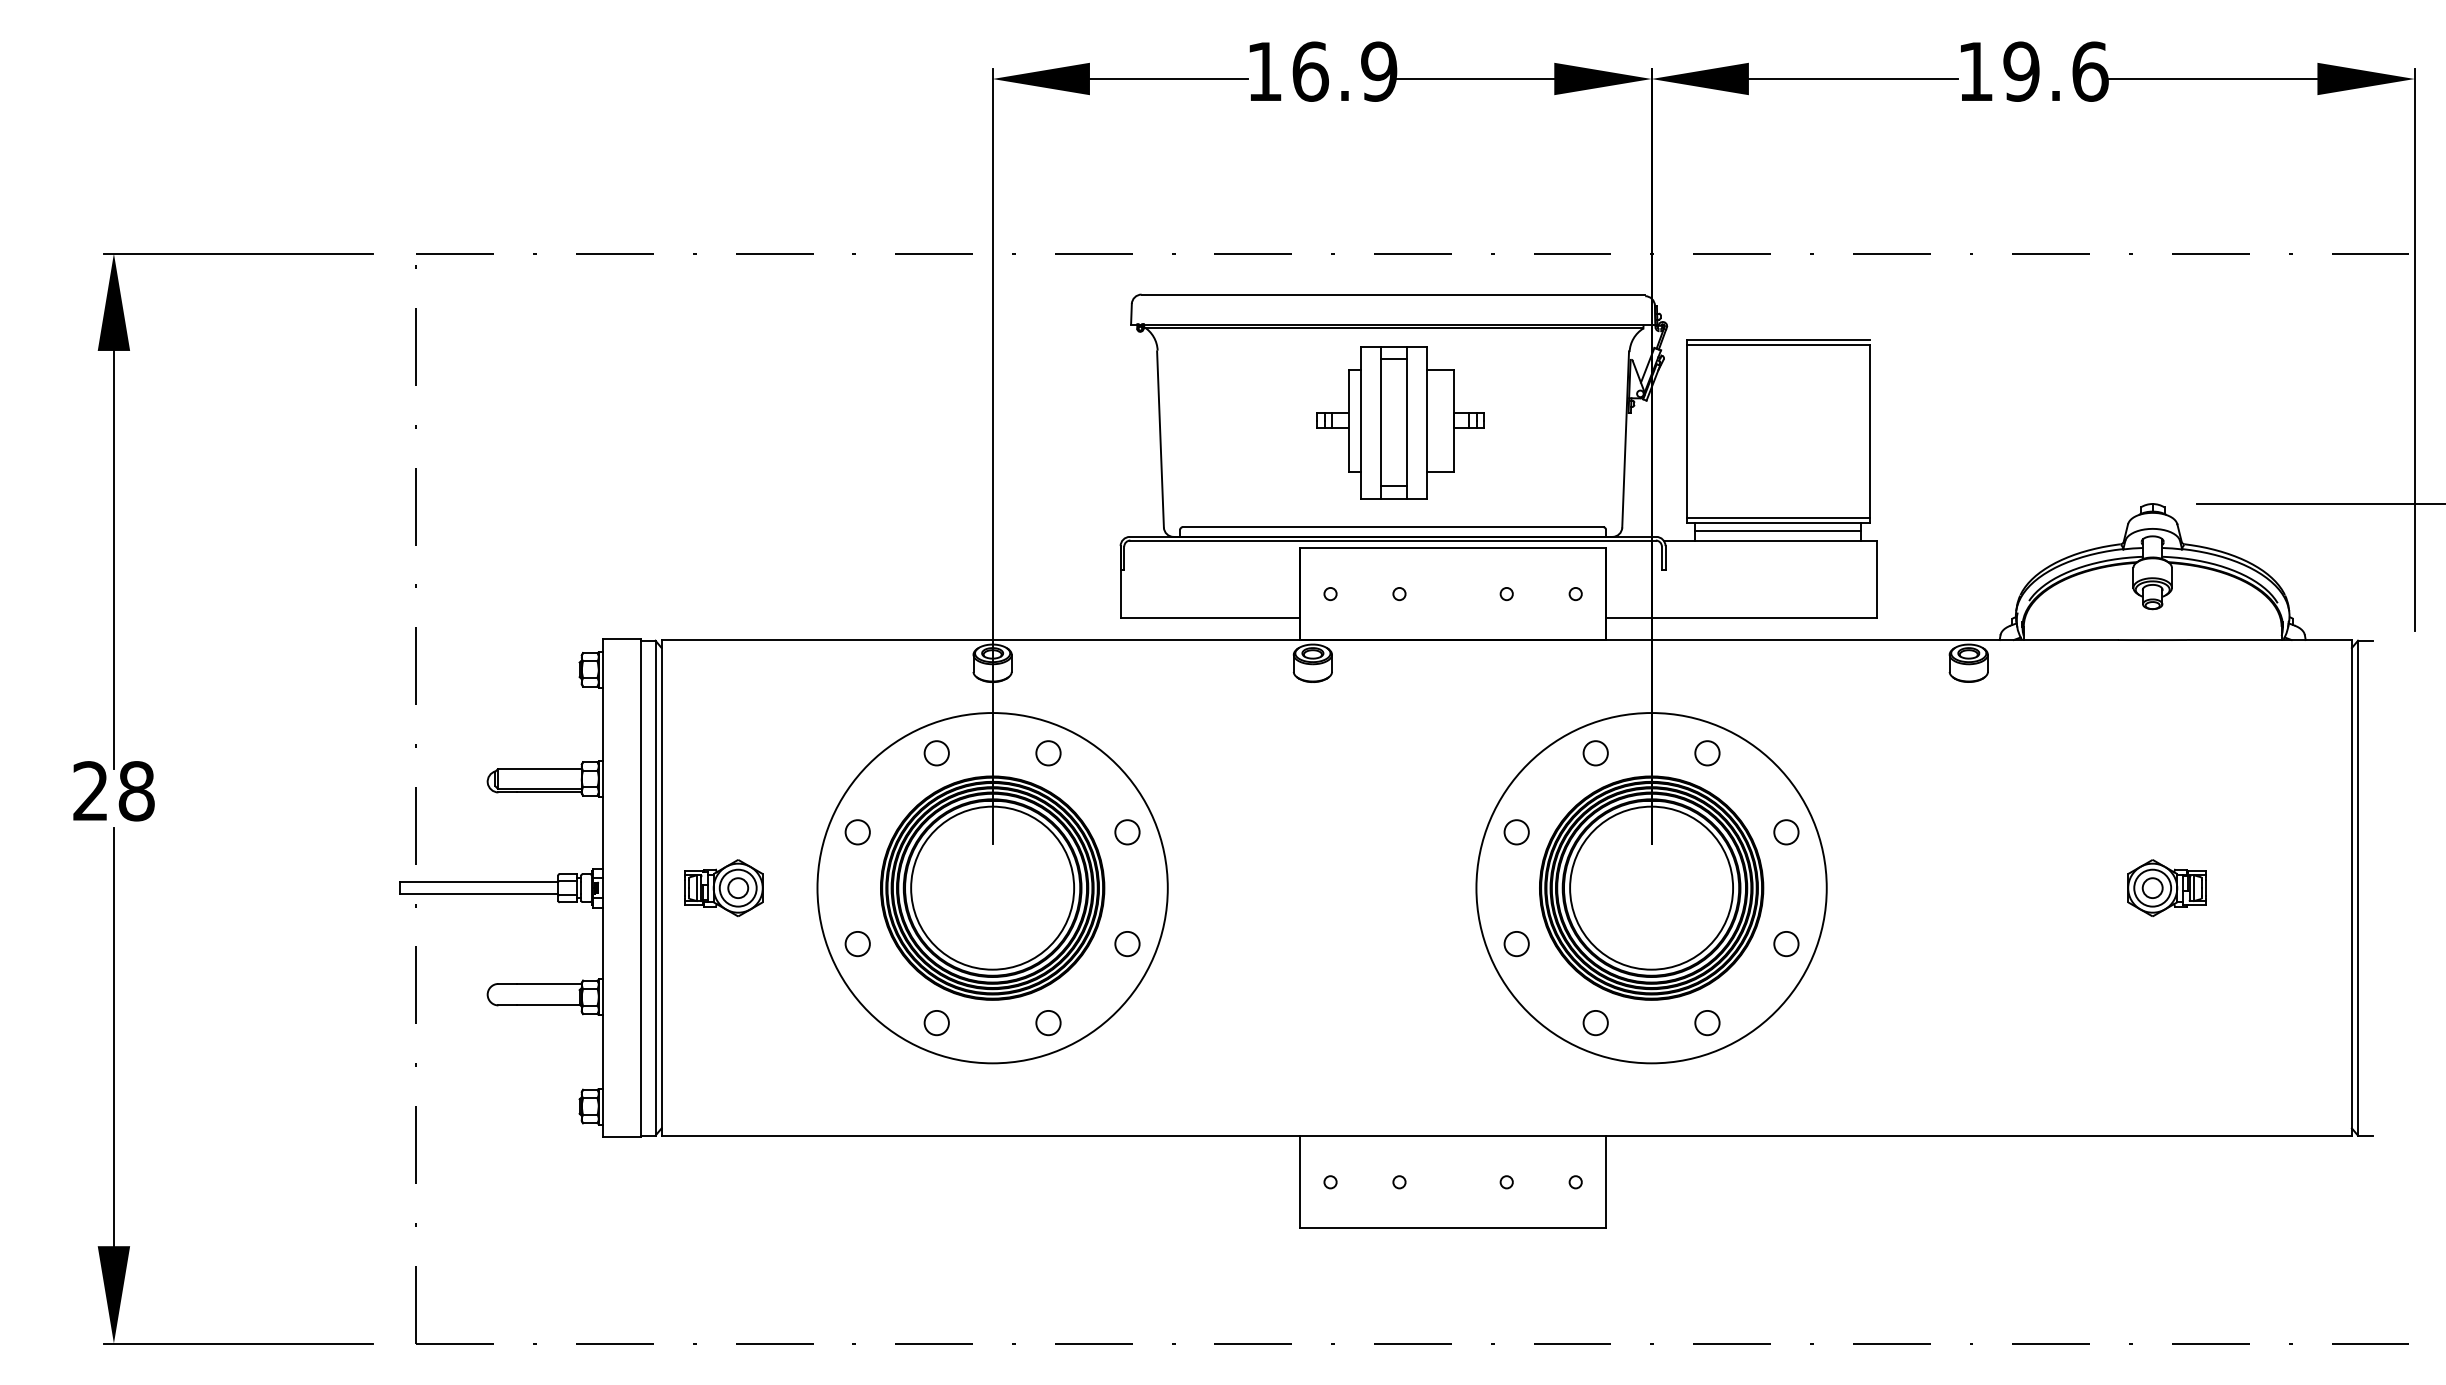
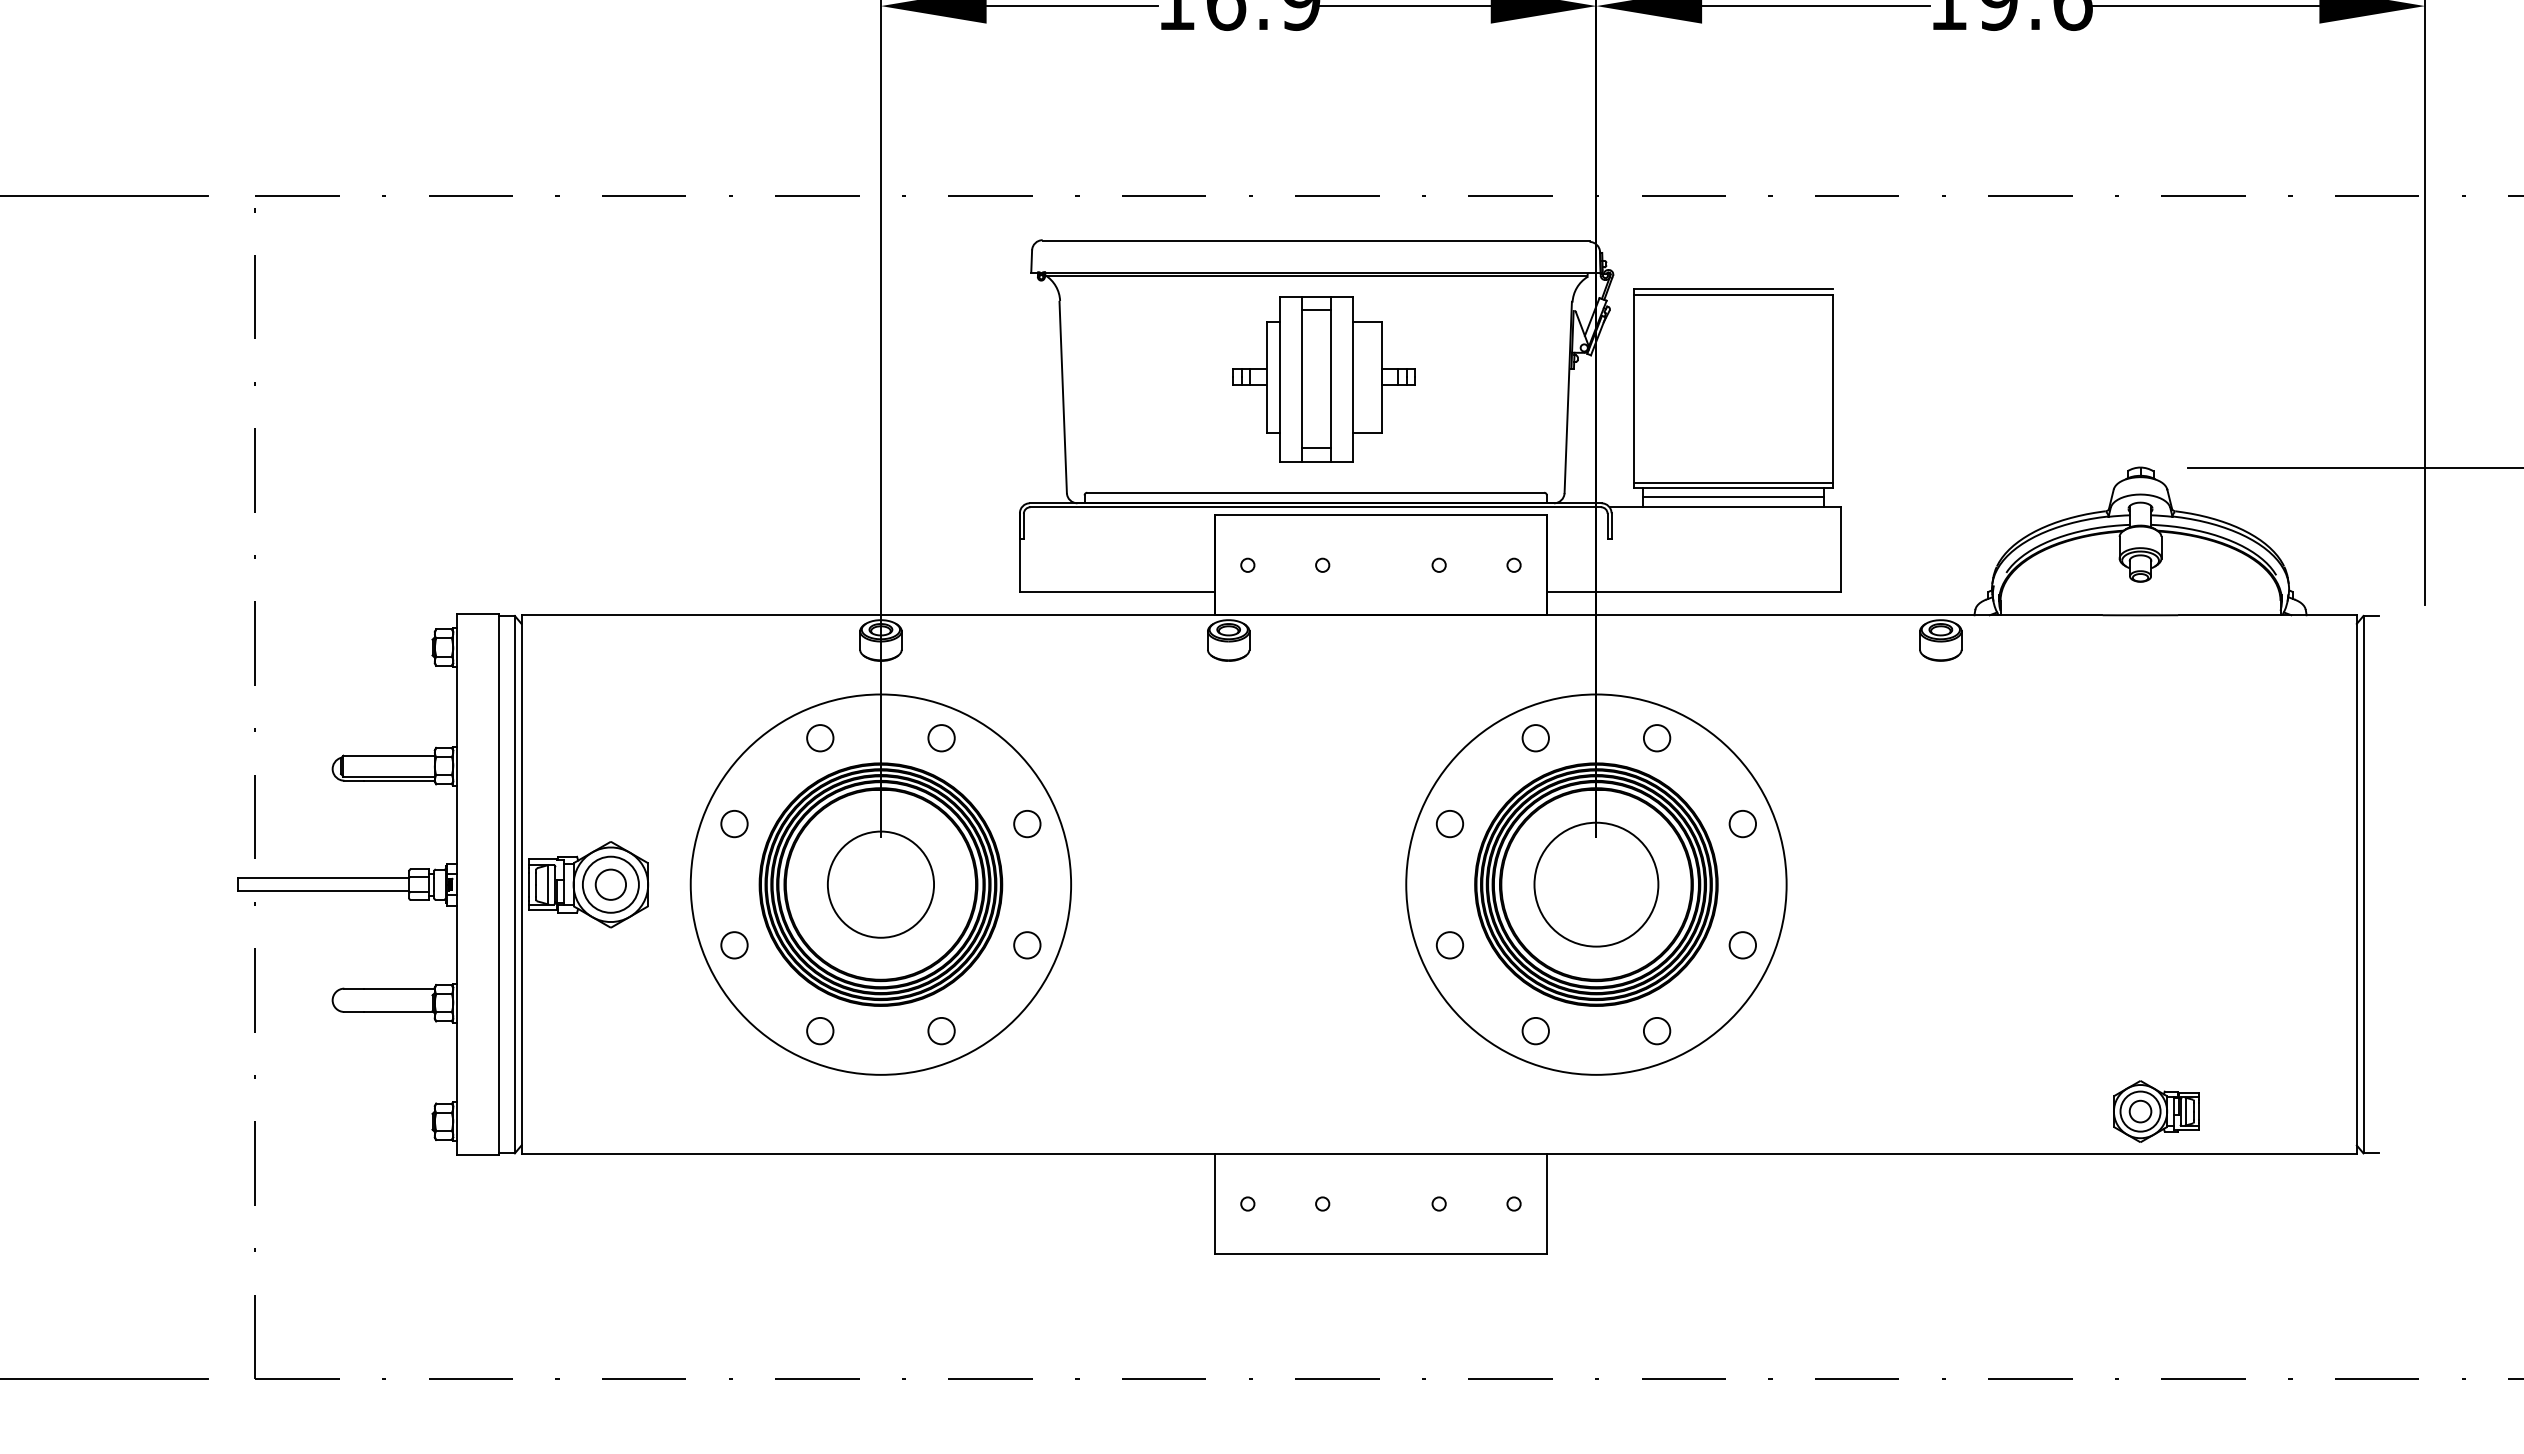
part: (723, 887) -> (588, 883), size x1.4
circle: (992, 887) -> (880, 883), size x0.6
circle: (1651, 887) -> (1596, 883), size x0.7
part: (2166, 887) -> (2155, 1110), moved

